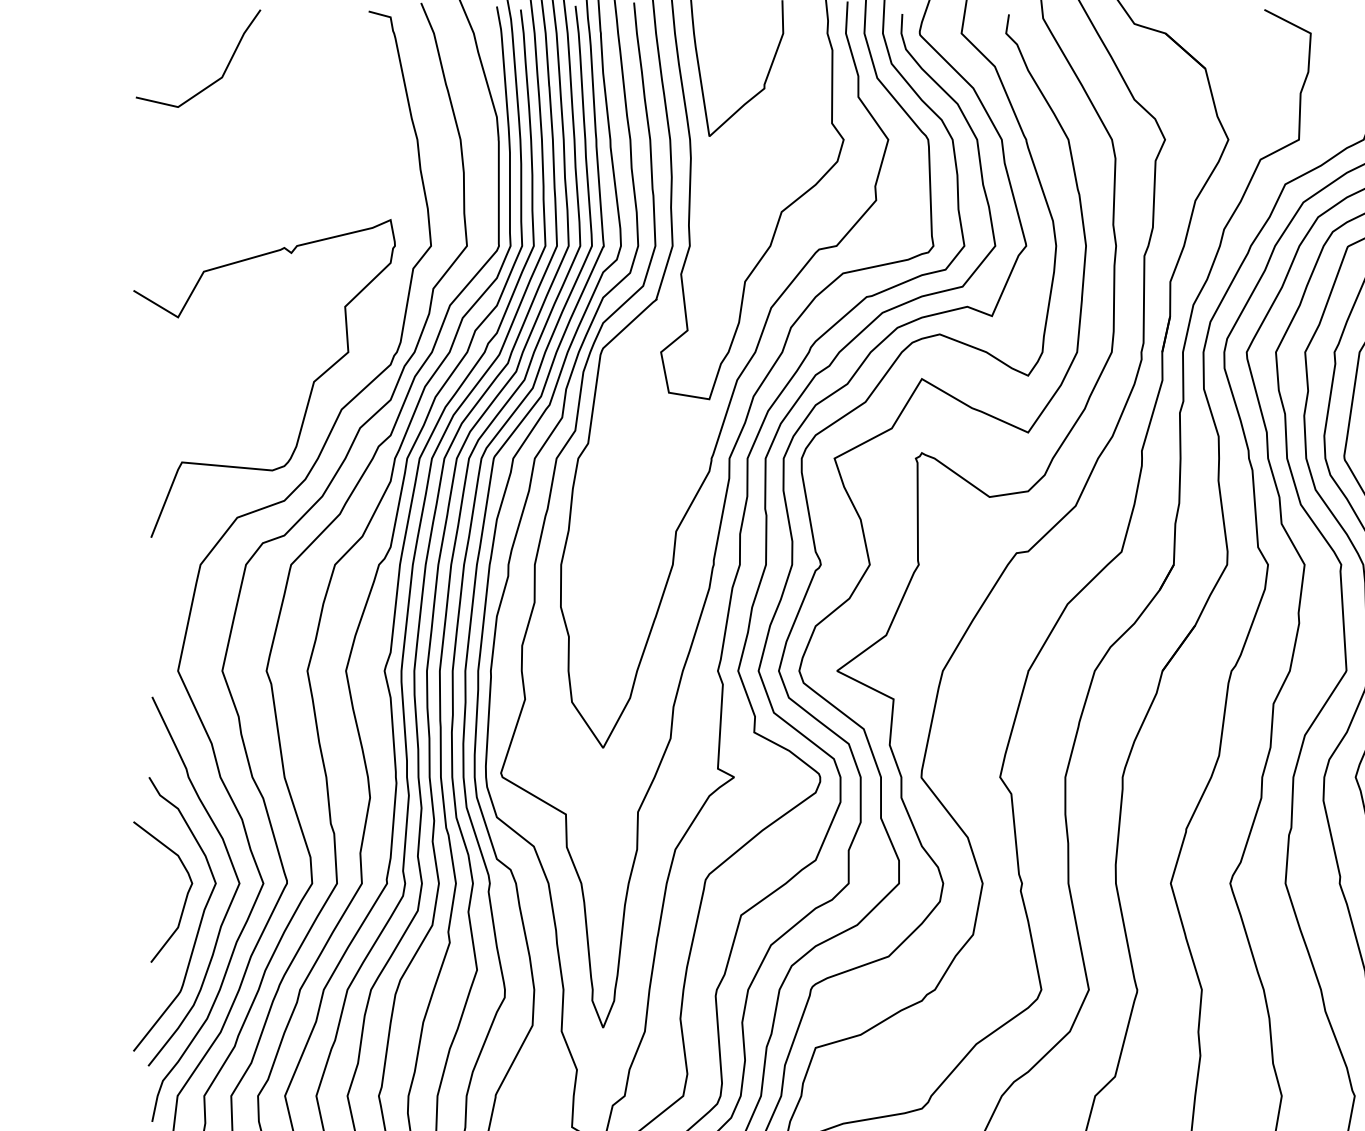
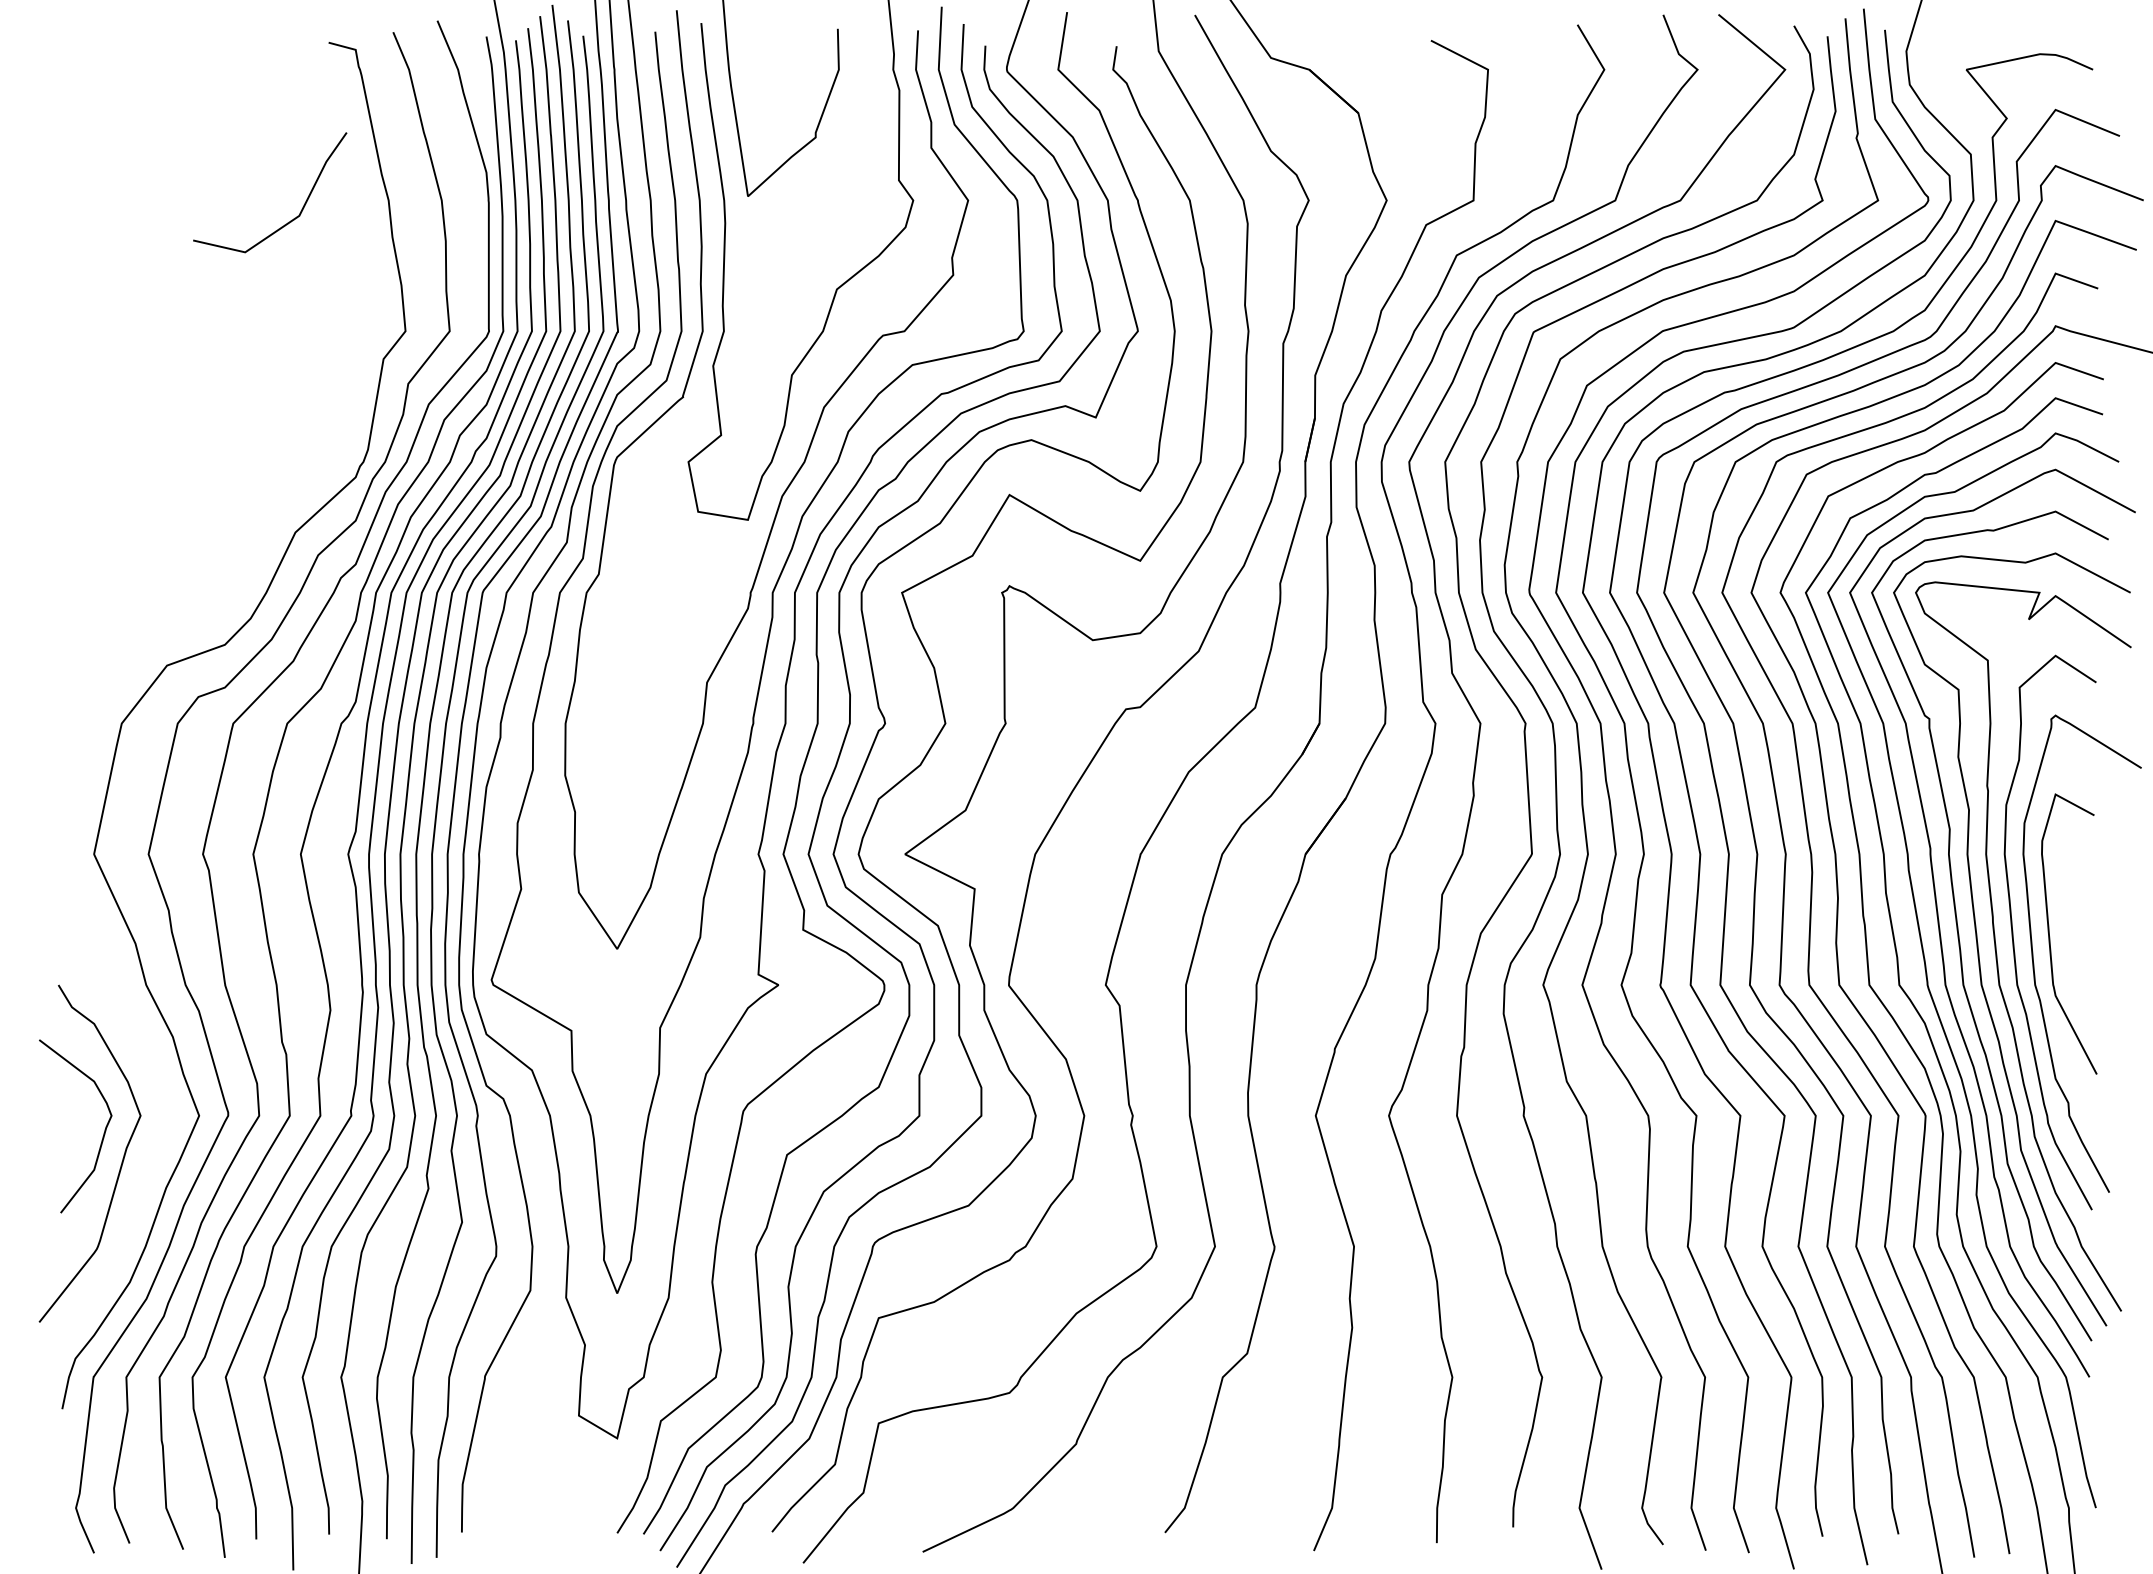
line: (214, 81) -> (290, 220), moved
curve: (310, 390) -> (257, 508), removed
curve: (232, 868) -> (161, 1097), removed

